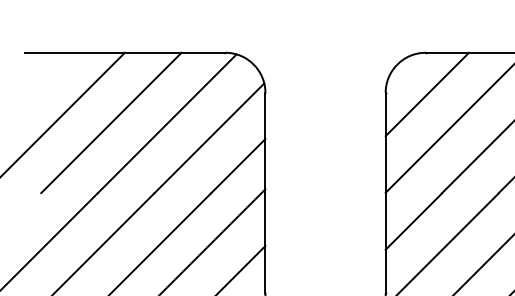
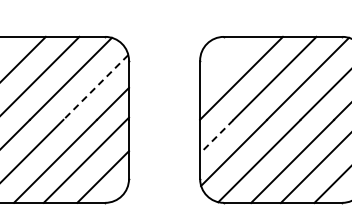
line: (426, 94) -> (224, 61), removed
line: (208, 138) -> (95, 87), solid -> dashed
line: (413, 221) -> (216, 136), solid -> dashed

